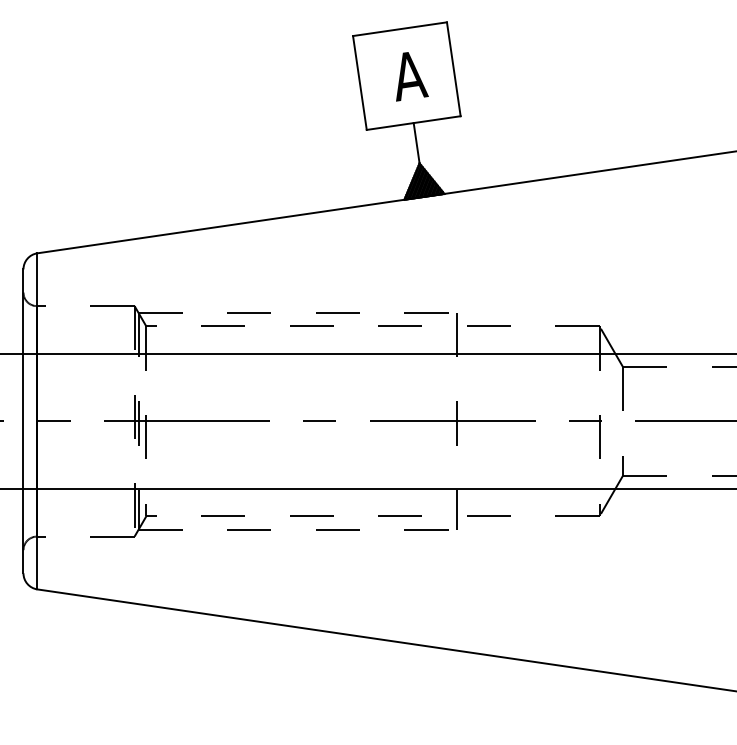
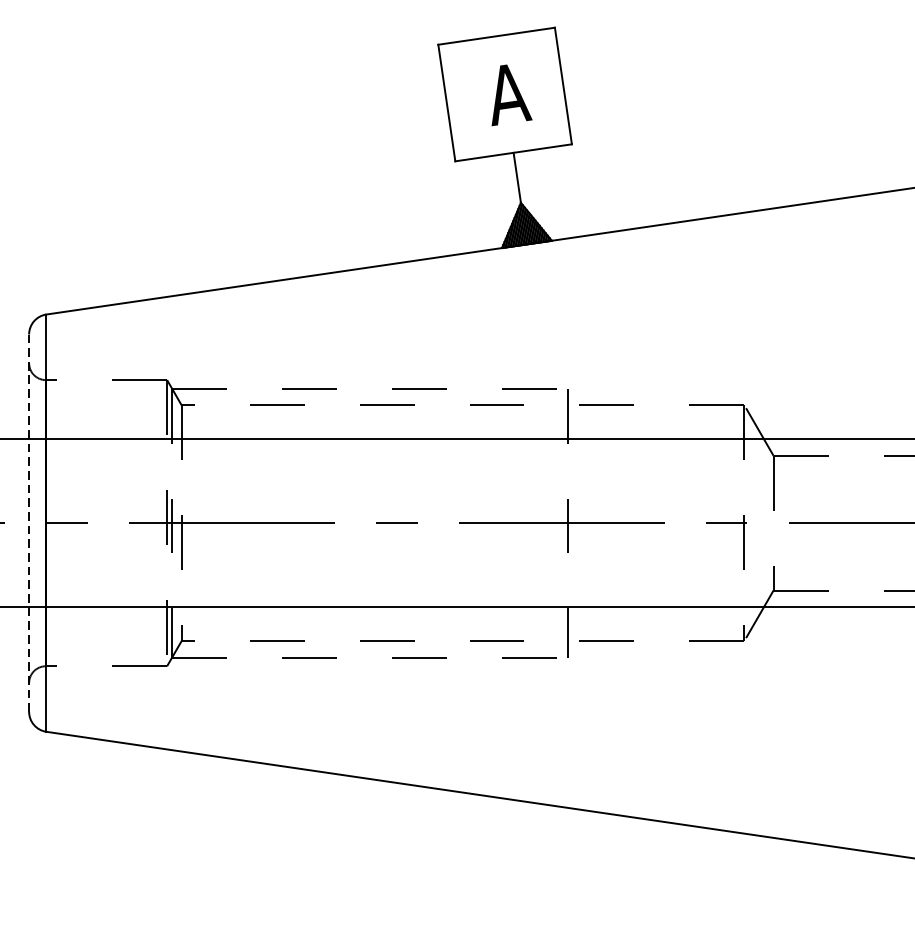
line: (23, 421) -> (29, 523), solid -> dashed

